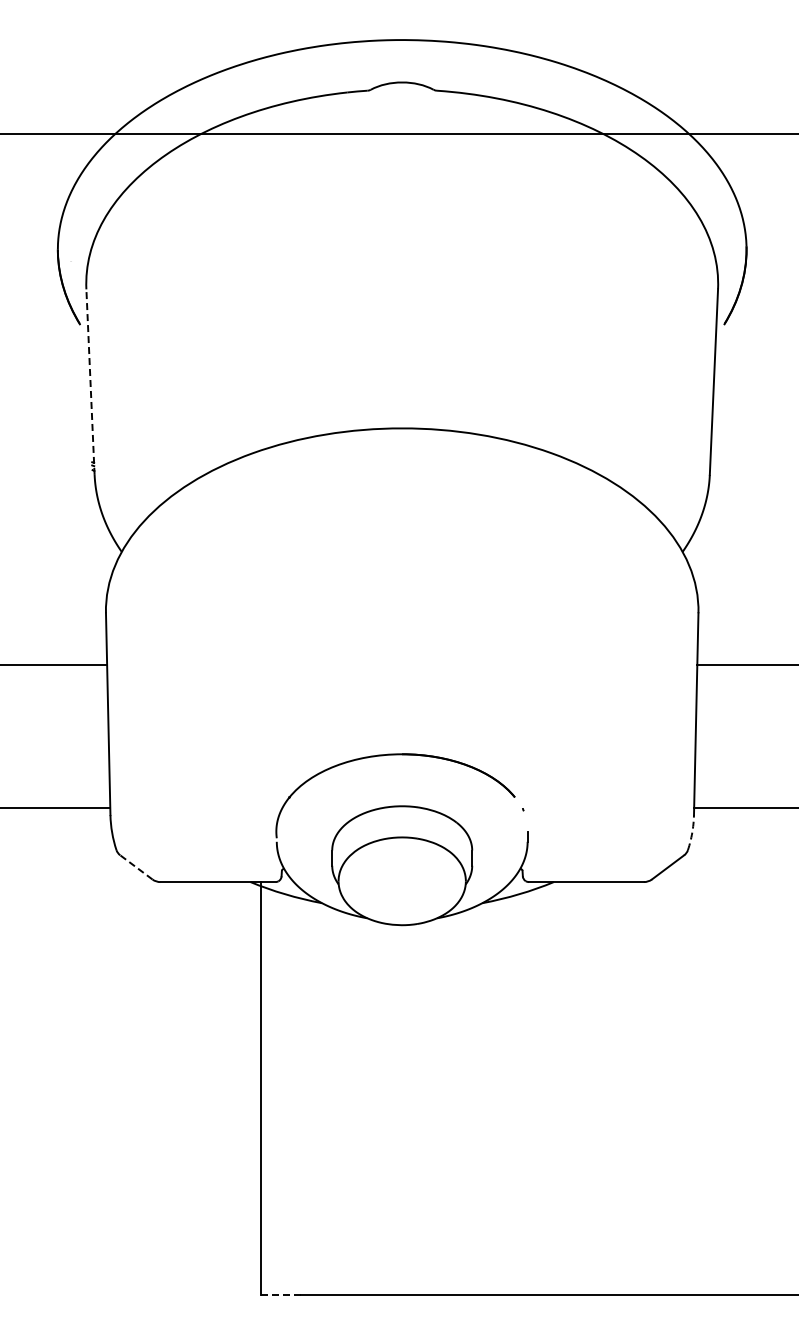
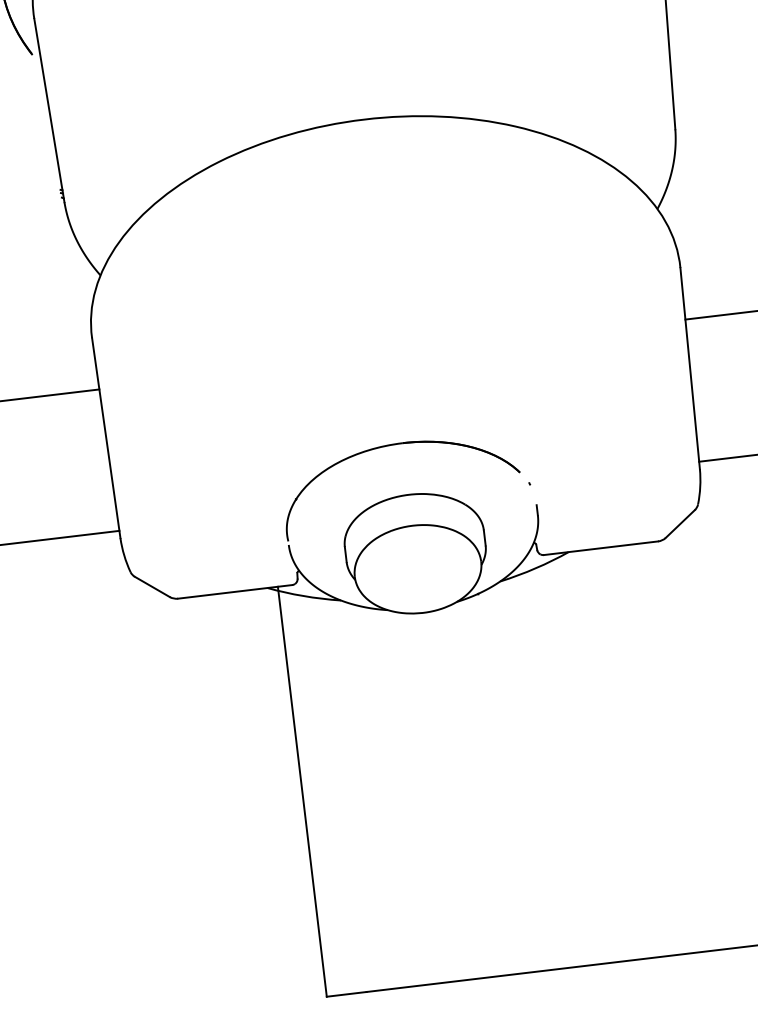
line: (90, 382) -> (49, 110), dashed -> solid
arc: (692, 832) -> (700, 486), dashed -> solid
line: (136, 867) -> (152, 587), dashed -> solid
line: (281, 1294) -> (347, 993), dashed -> solid

